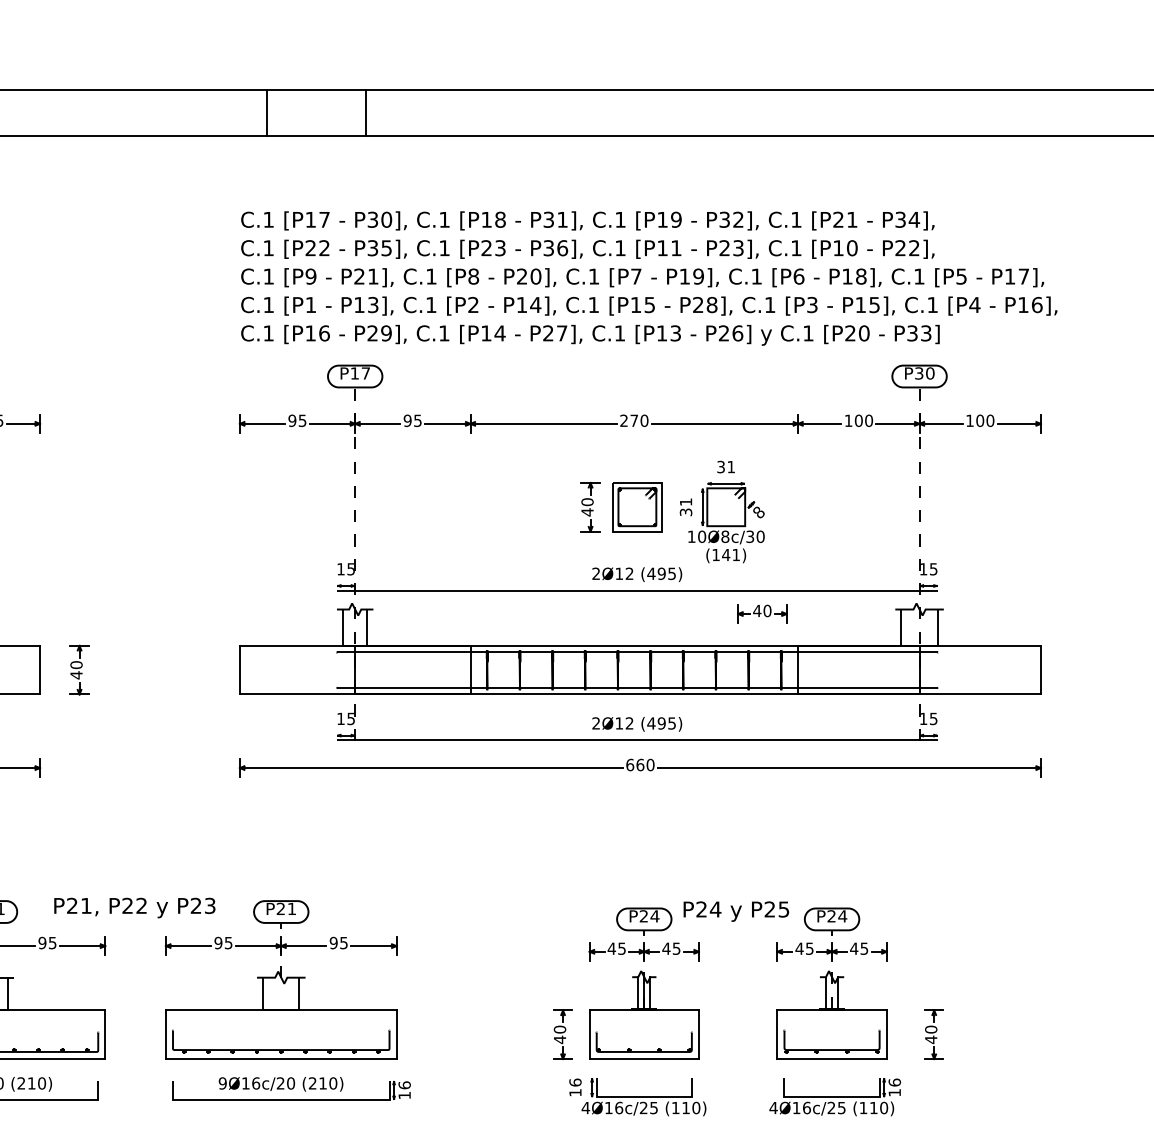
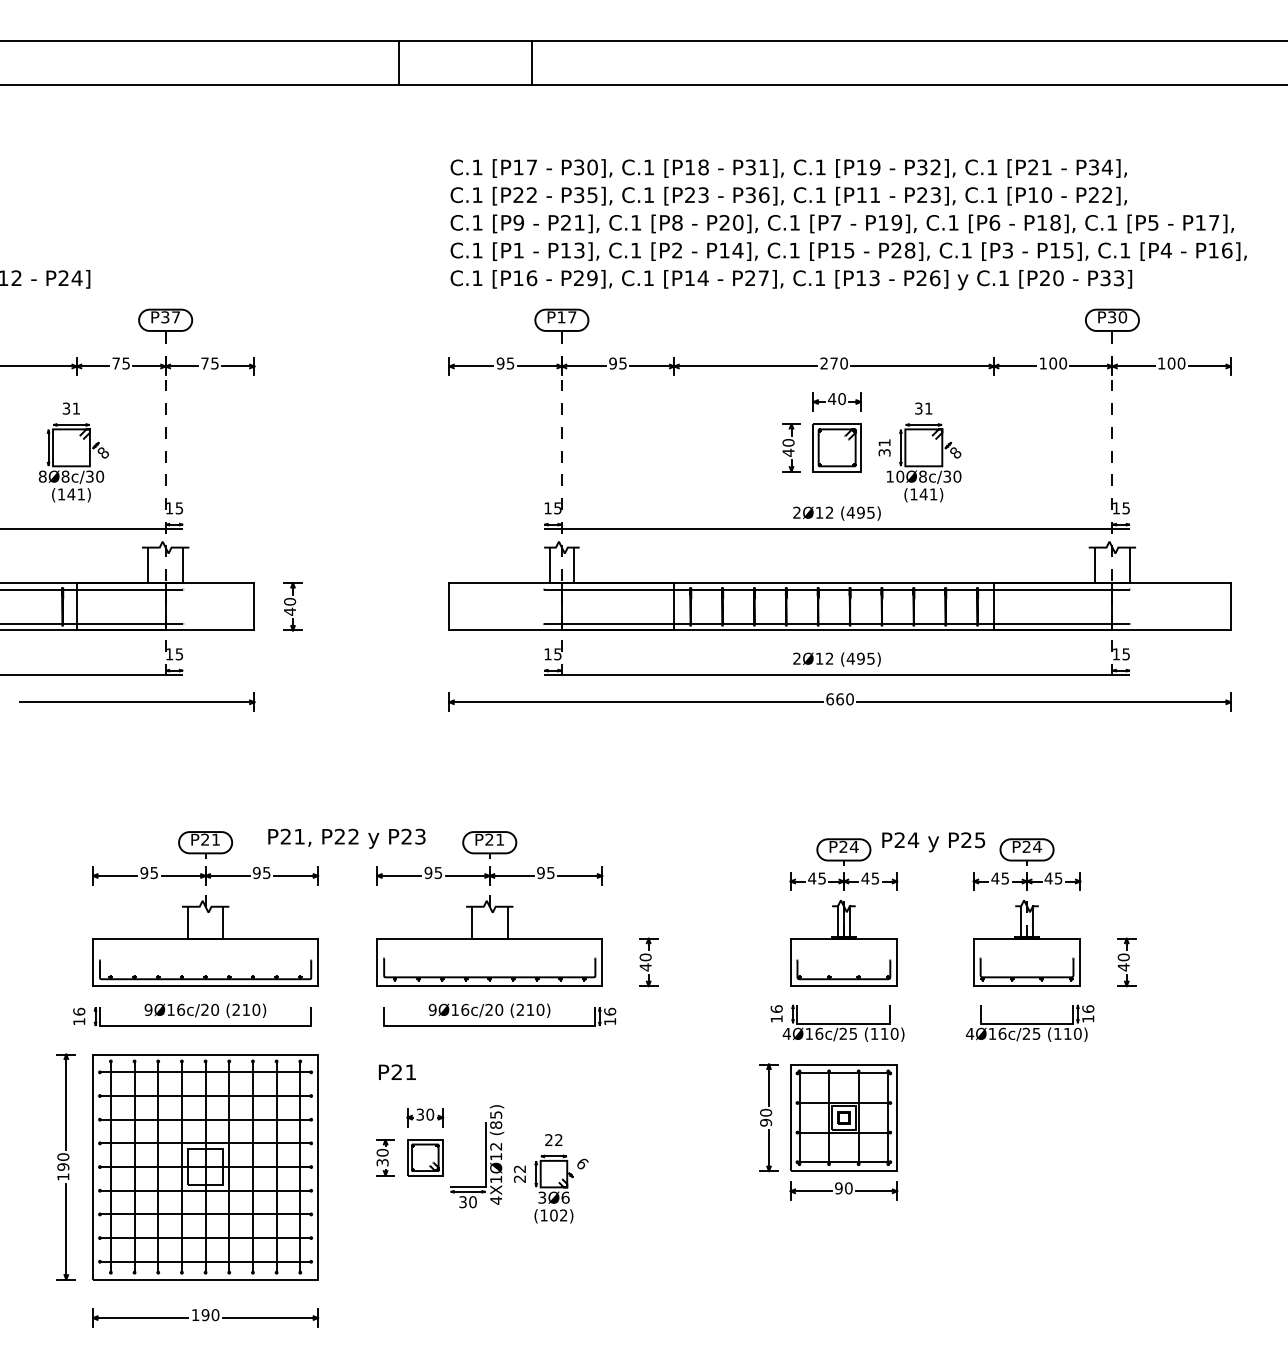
line: (267, 113) -> (399, 63), moved
line: (366, 113) -> (532, 63), moved
part: (761, 613) -> (836, 401), moved
part: (562, 1034) -> (648, 962), moved

